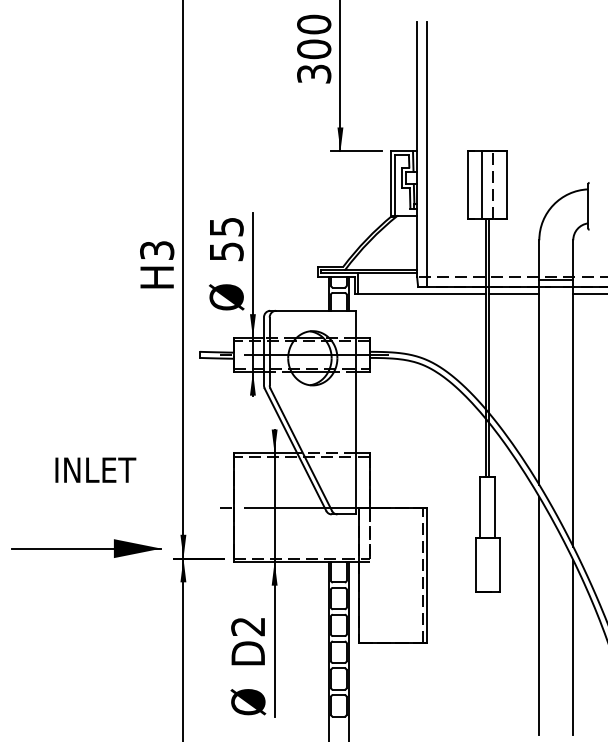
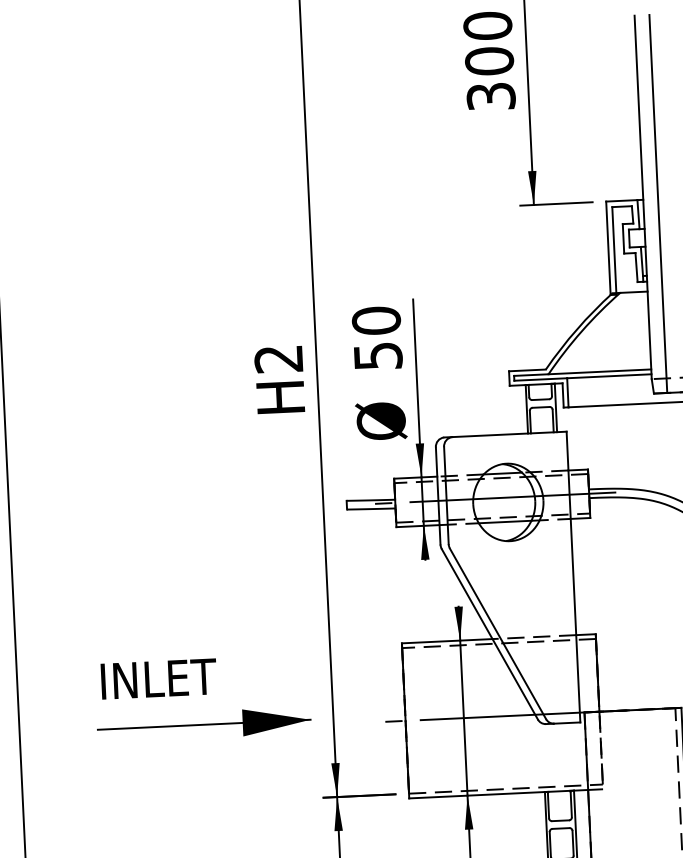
text: (226, 226) -> (376, 320), 55 -> 50
text: (157, 250) -> (279, 359), H3 -> H2
text: (95, 469) -> (158, 678), moved
part: (86, 548) -> (203, 724), moved

